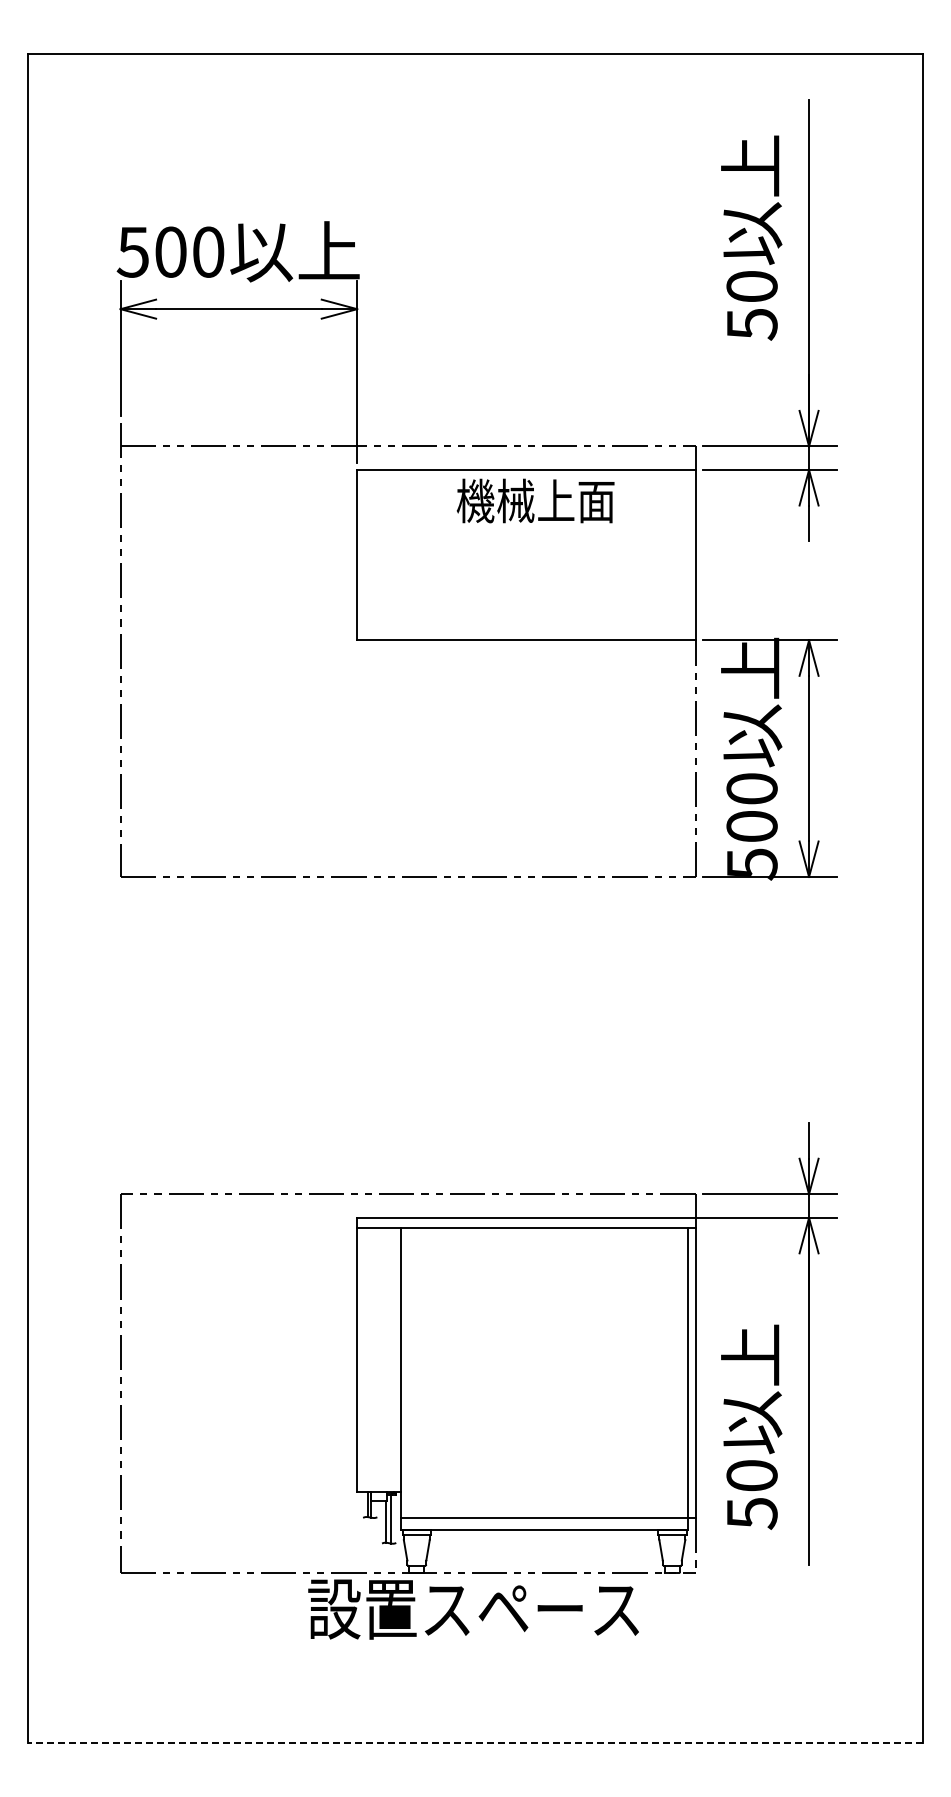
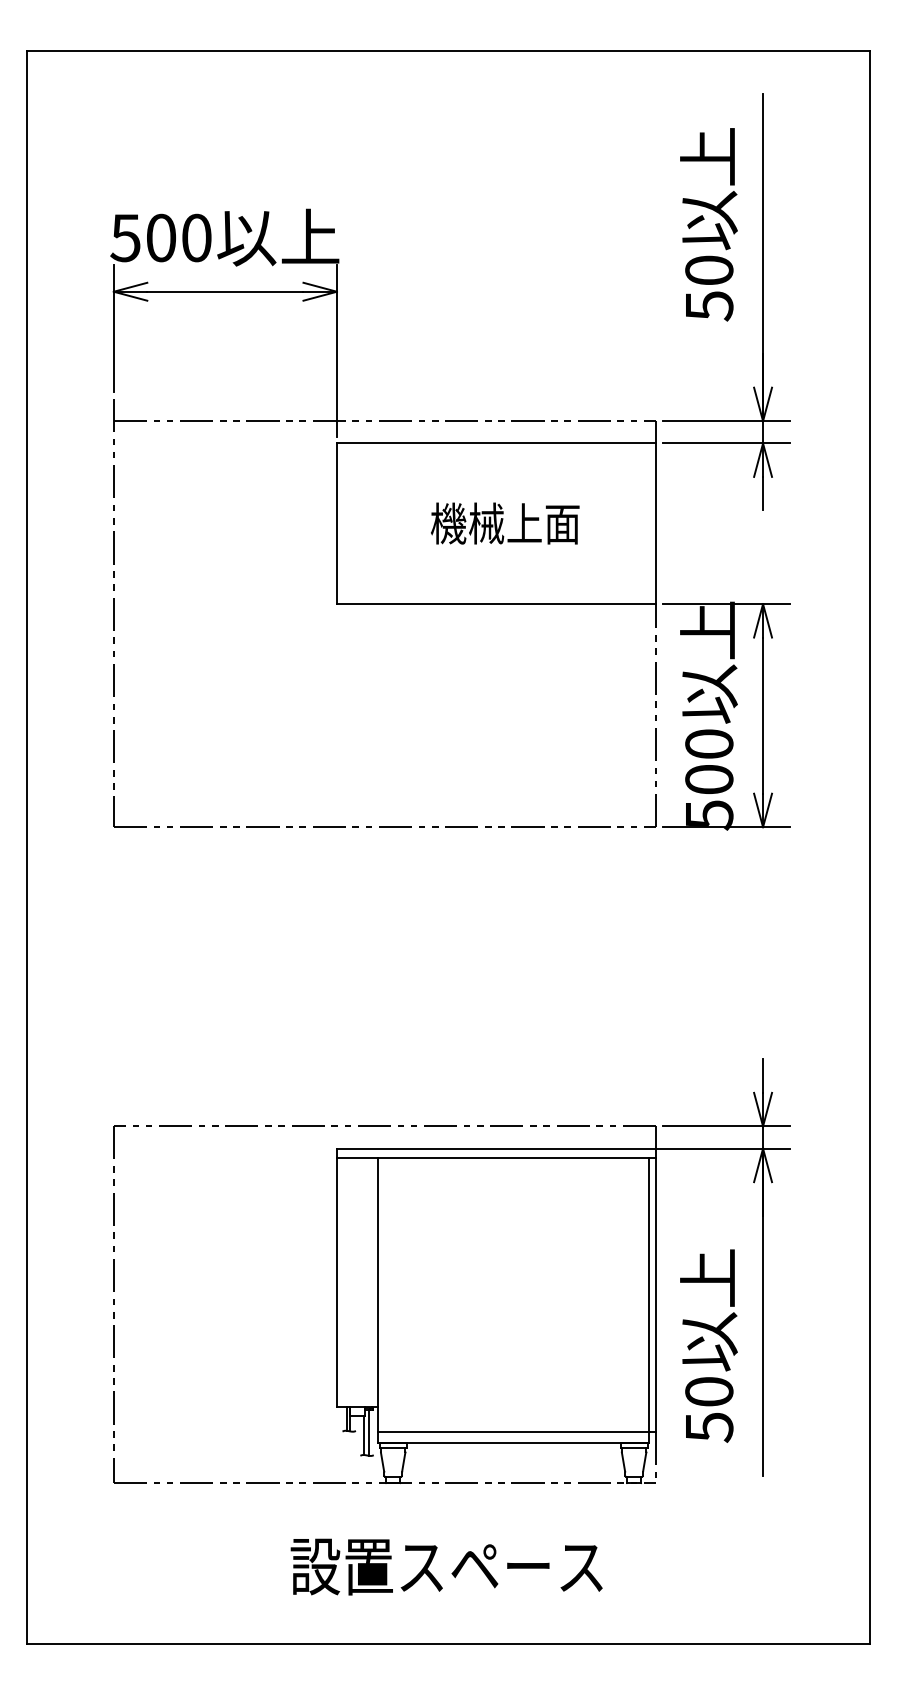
text: (535, 500) -> (505, 523), moved
text: (473, 1609) -> (446, 1567), moved
line: (475, 1743) -> (448, 1644), dashed -> solid

